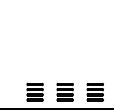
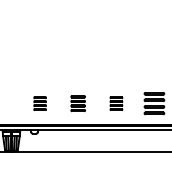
part: (34, 92) -> (39, 103), size x0.6
part: (64, 92) -> (77, 103), size x0.7
part: (95, 92) -> (116, 103), size x0.6

